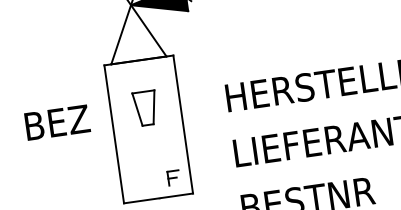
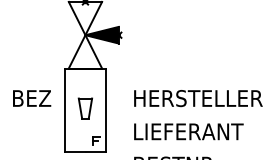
part: (144, 108) -> (84, 108), moved

